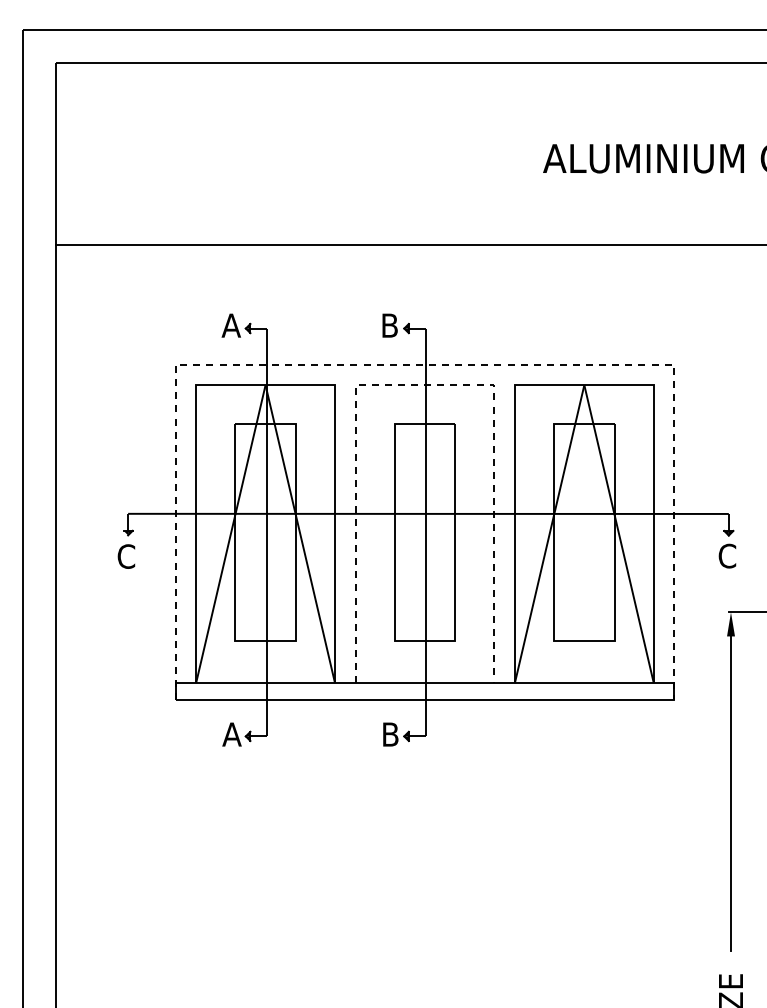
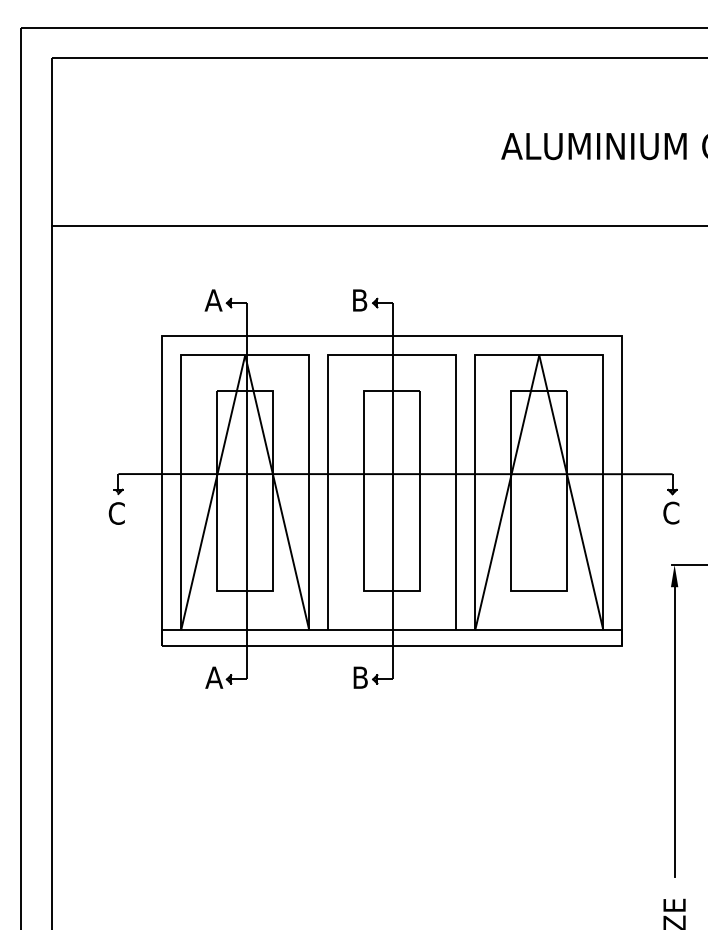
line: (425, 364) -> (392, 336), dashed -> solid
line: (425, 385) -> (392, 355), dashed -> solid

